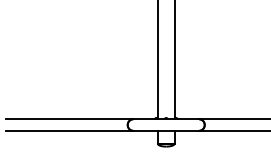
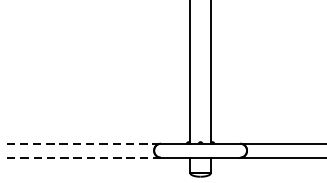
line: (69, 119) -> (83, 144), solid -> dashed
line: (69, 130) -> (83, 157), solid -> dashed

